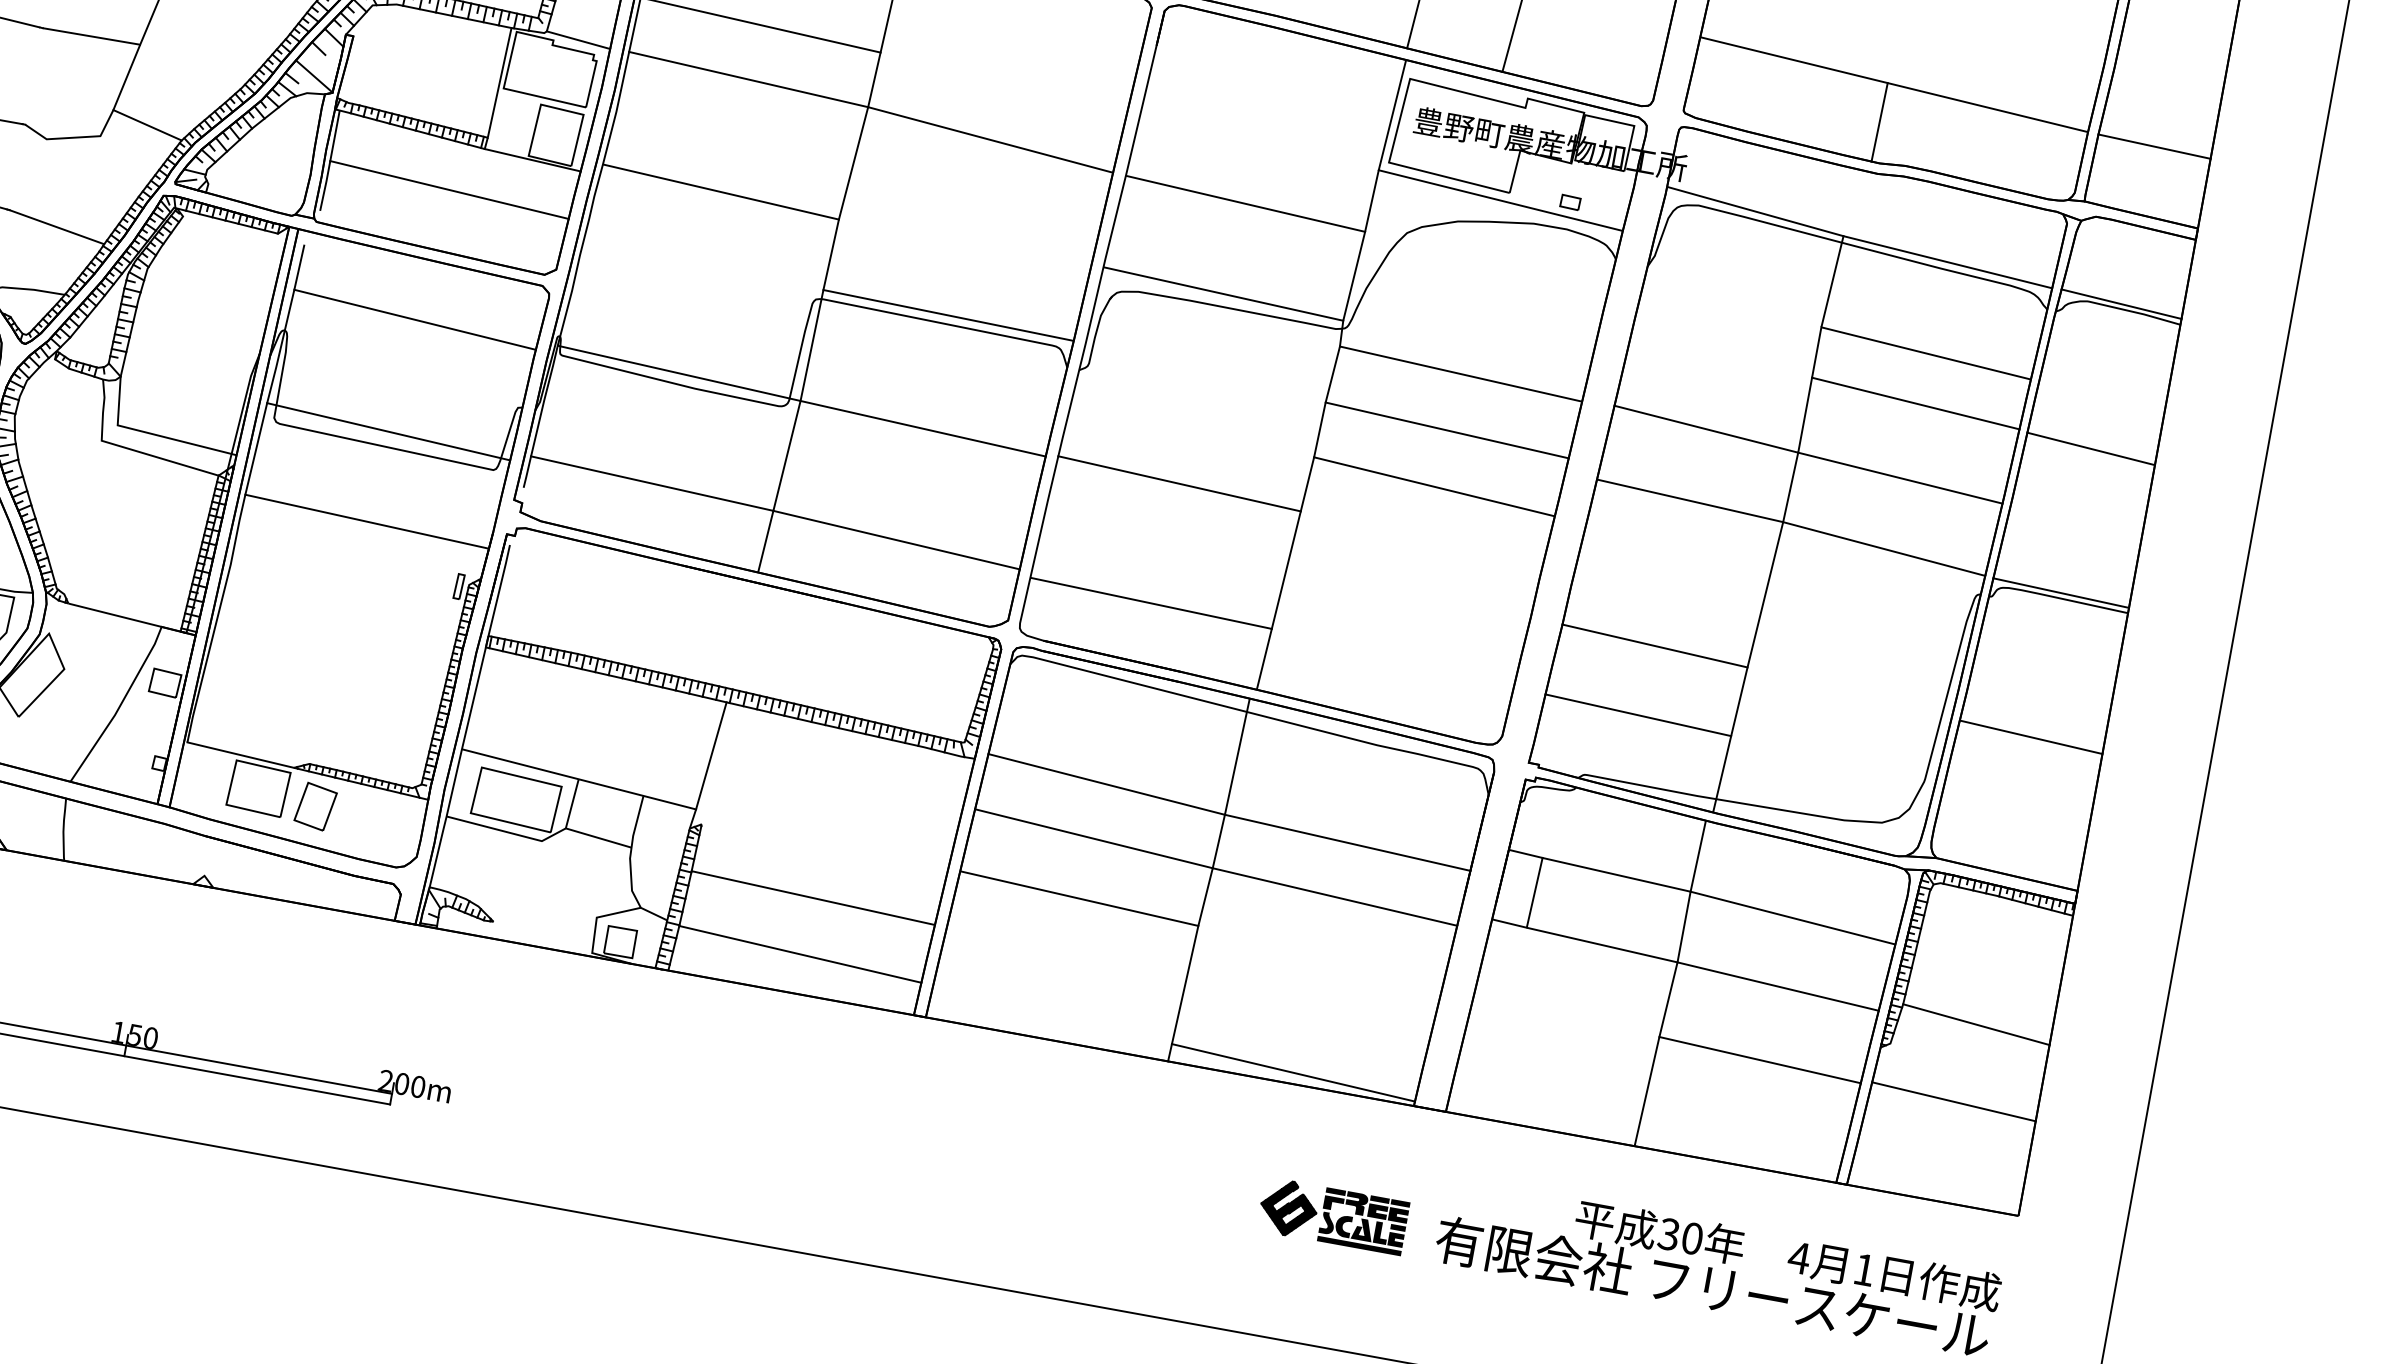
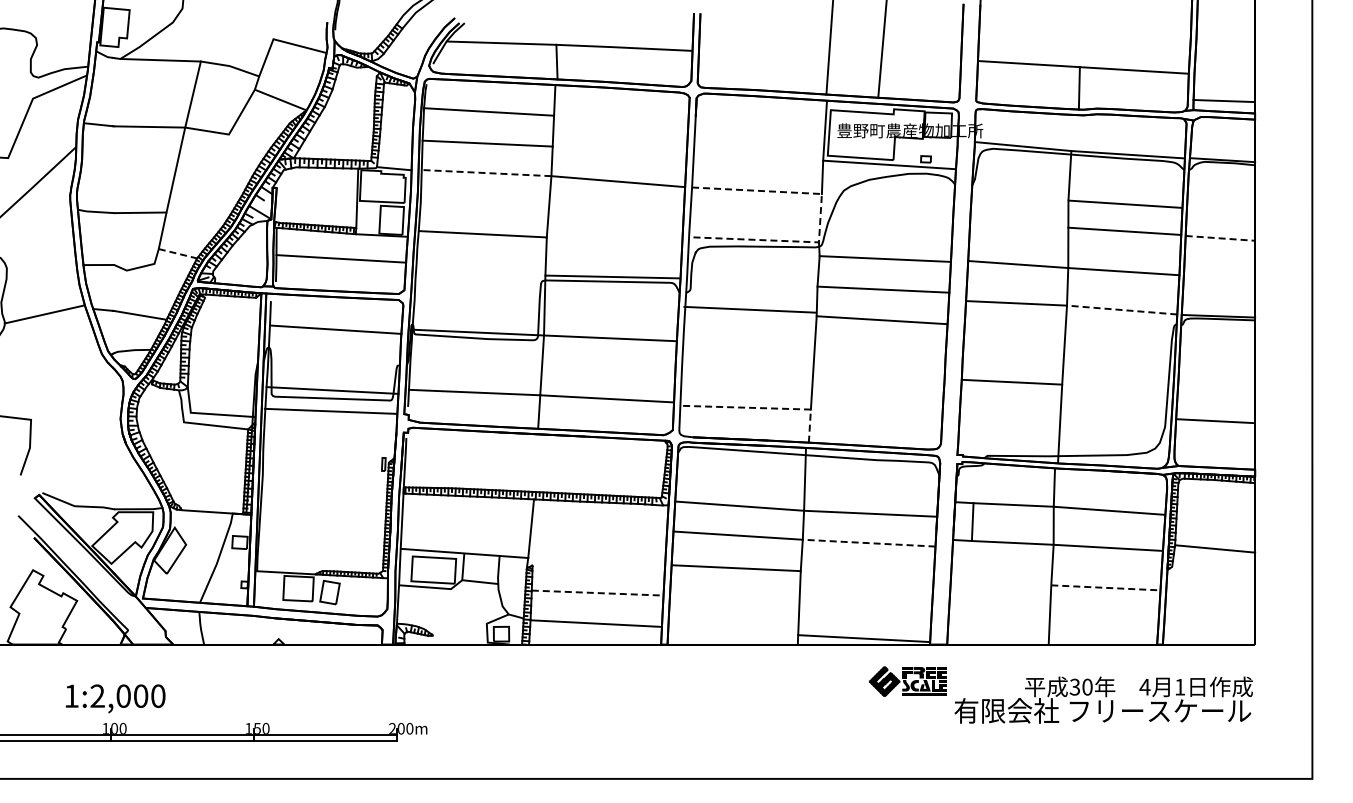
line: (748, 80) -> (486, 173), solid -> dashed
line: (148, 124) -> (178, 253), solid -> dashed
line: (2153, 147) -> (1223, 101), moved
line: (1354, 276) -> (820, 218), solid -> dashed
line: (2091, 449) -> (1220, 238), solid -> dashed
line: (1178, 483) -> (749, 309), moved
line: (366, 520) -> (330, 410), moved
line: (1882, 549) -> (1121, 310), solid -> dashed
line: (1184, 610) -> (763, 408), solid -> dashed
line: (1637, 714) -> (1009, 419), removed
line: (2031, 737) -> (1215, 421), moved
line: (1333, 897) -> (868, 543), solid -> dashed
line: (812, 898) -> (597, 593), solid -> dashed
line: (1759, 1059) -> (1105, 587), solid -> dashed
line: (1953, 1100) -> (1210, 590), removed
part: (1331, 1215) -> (907, 681), moved

